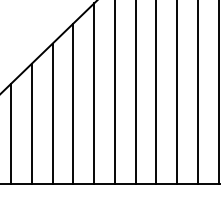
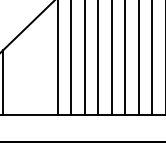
line: (72, 102) -> (43, 62), removed
line: (52, 113) -> (30, 69), removed
line: (31, 122) -> (16, 75), removed

